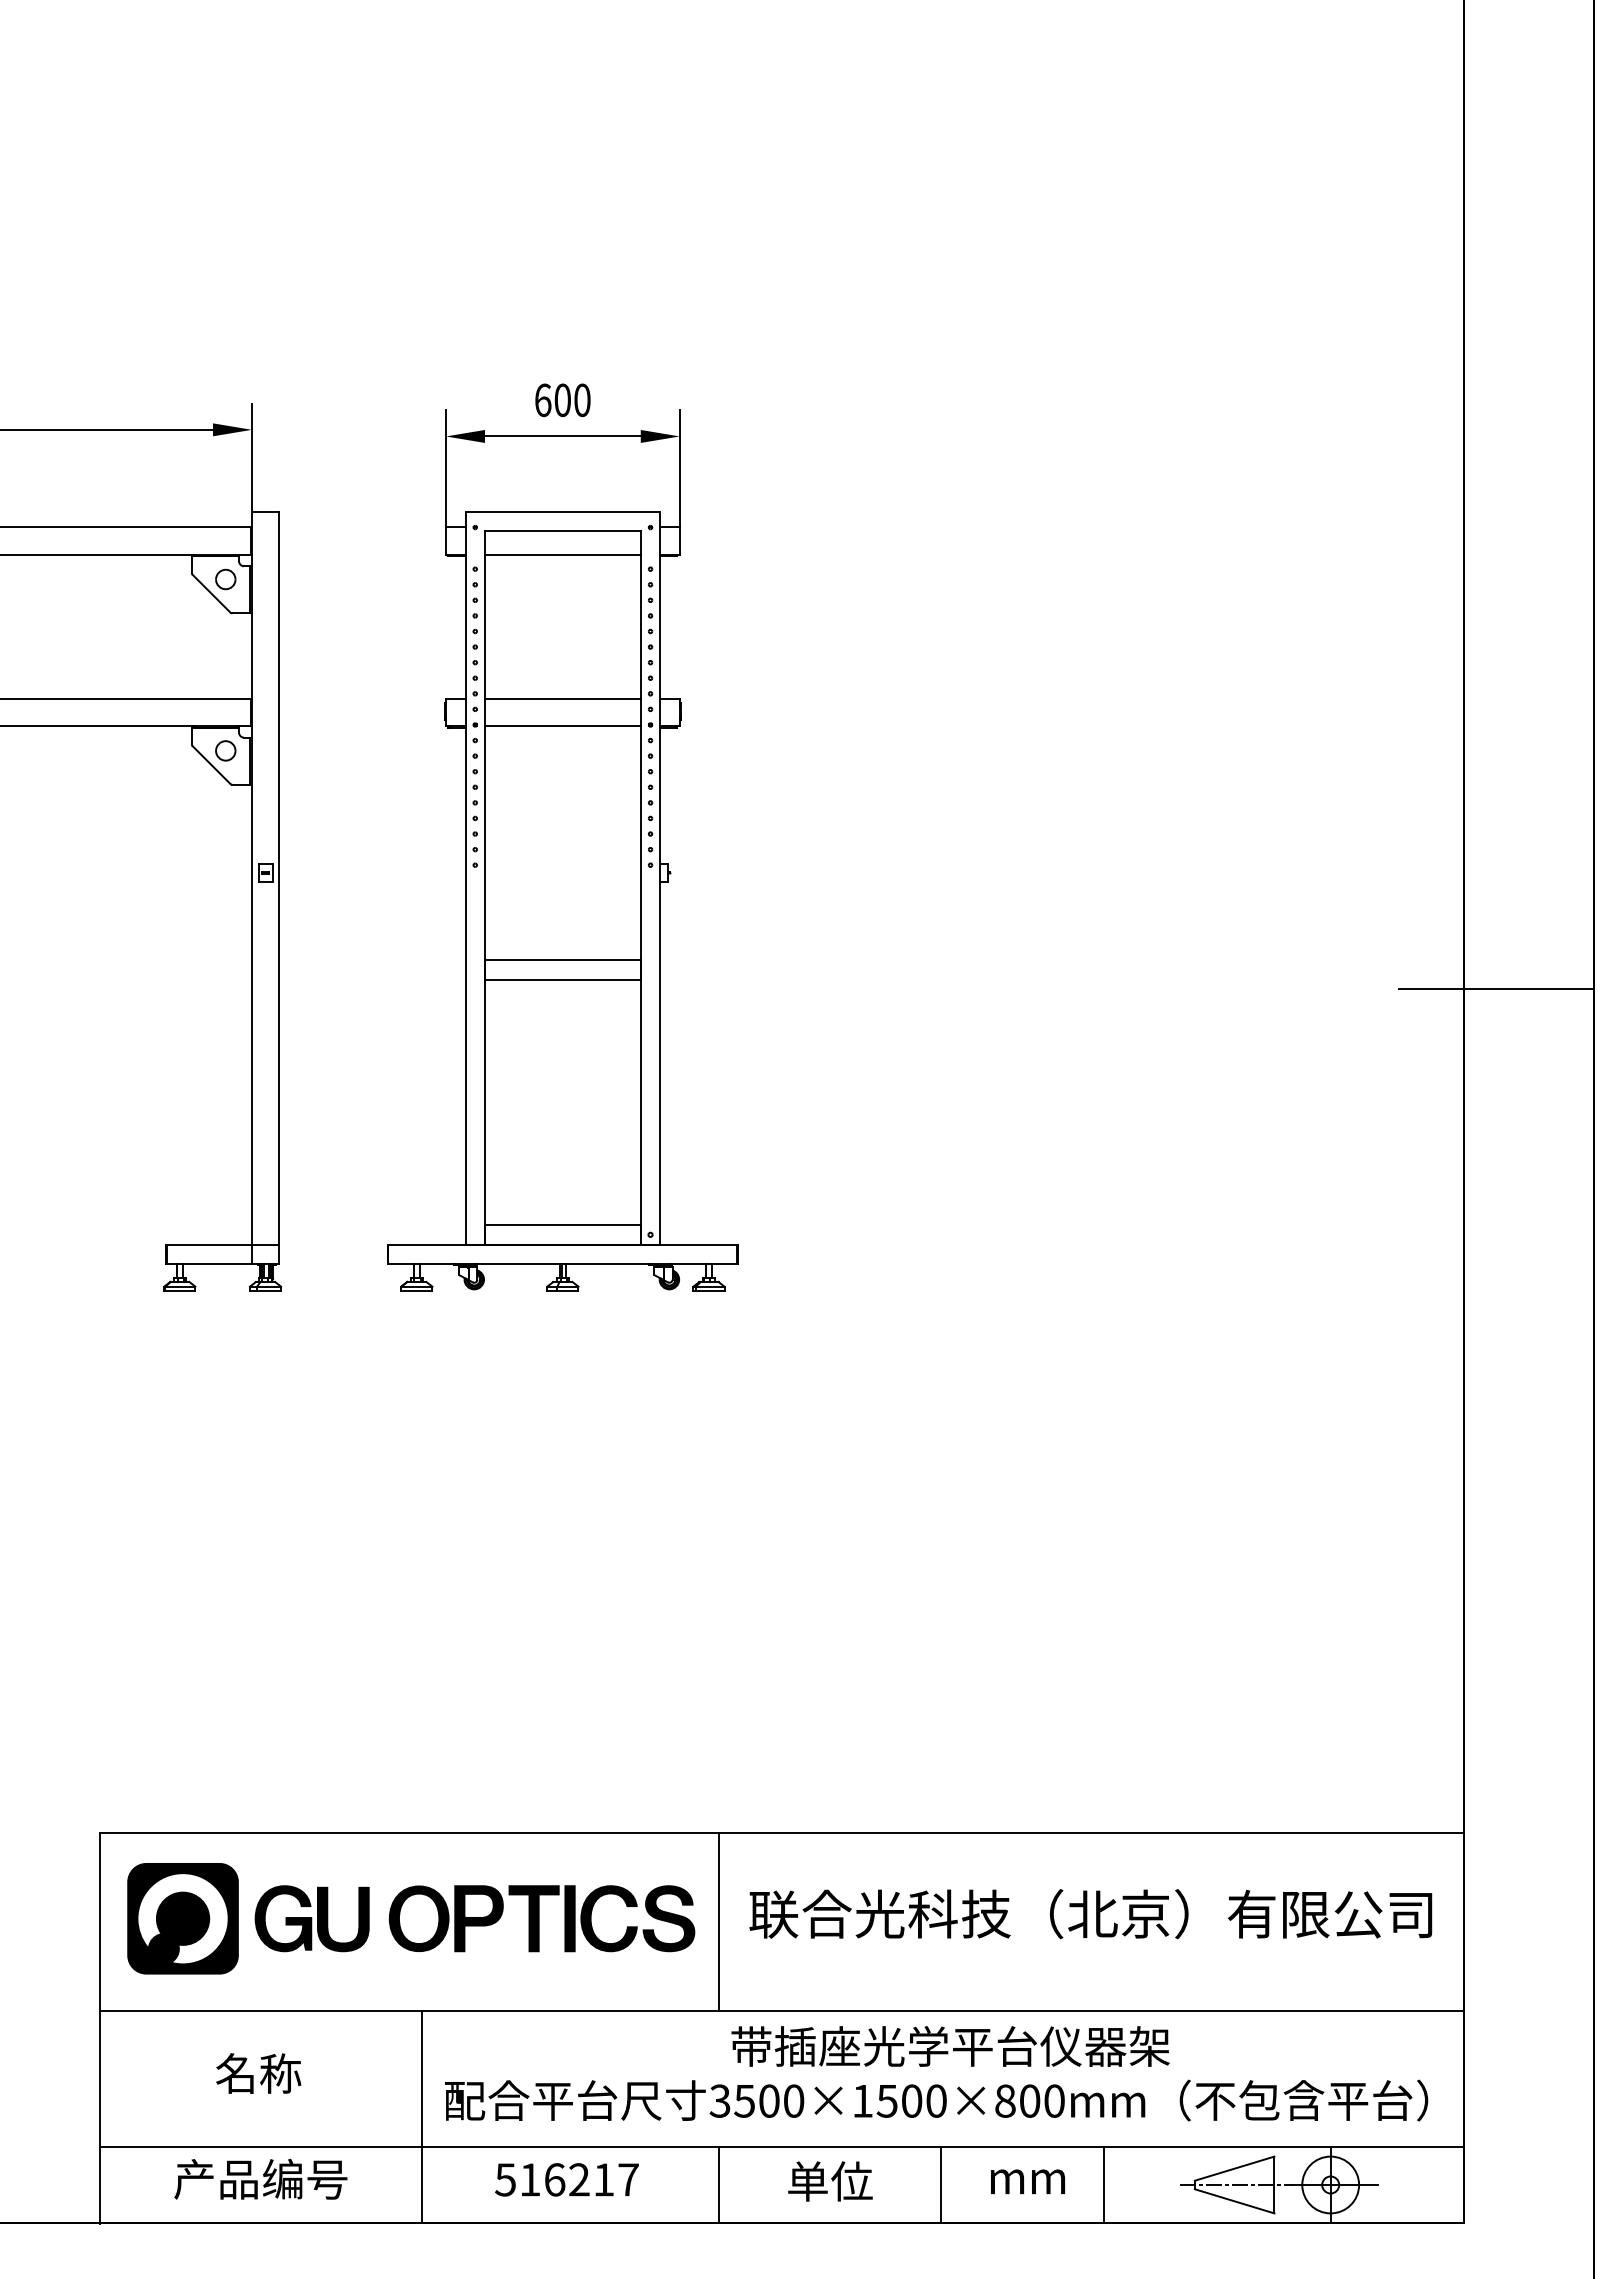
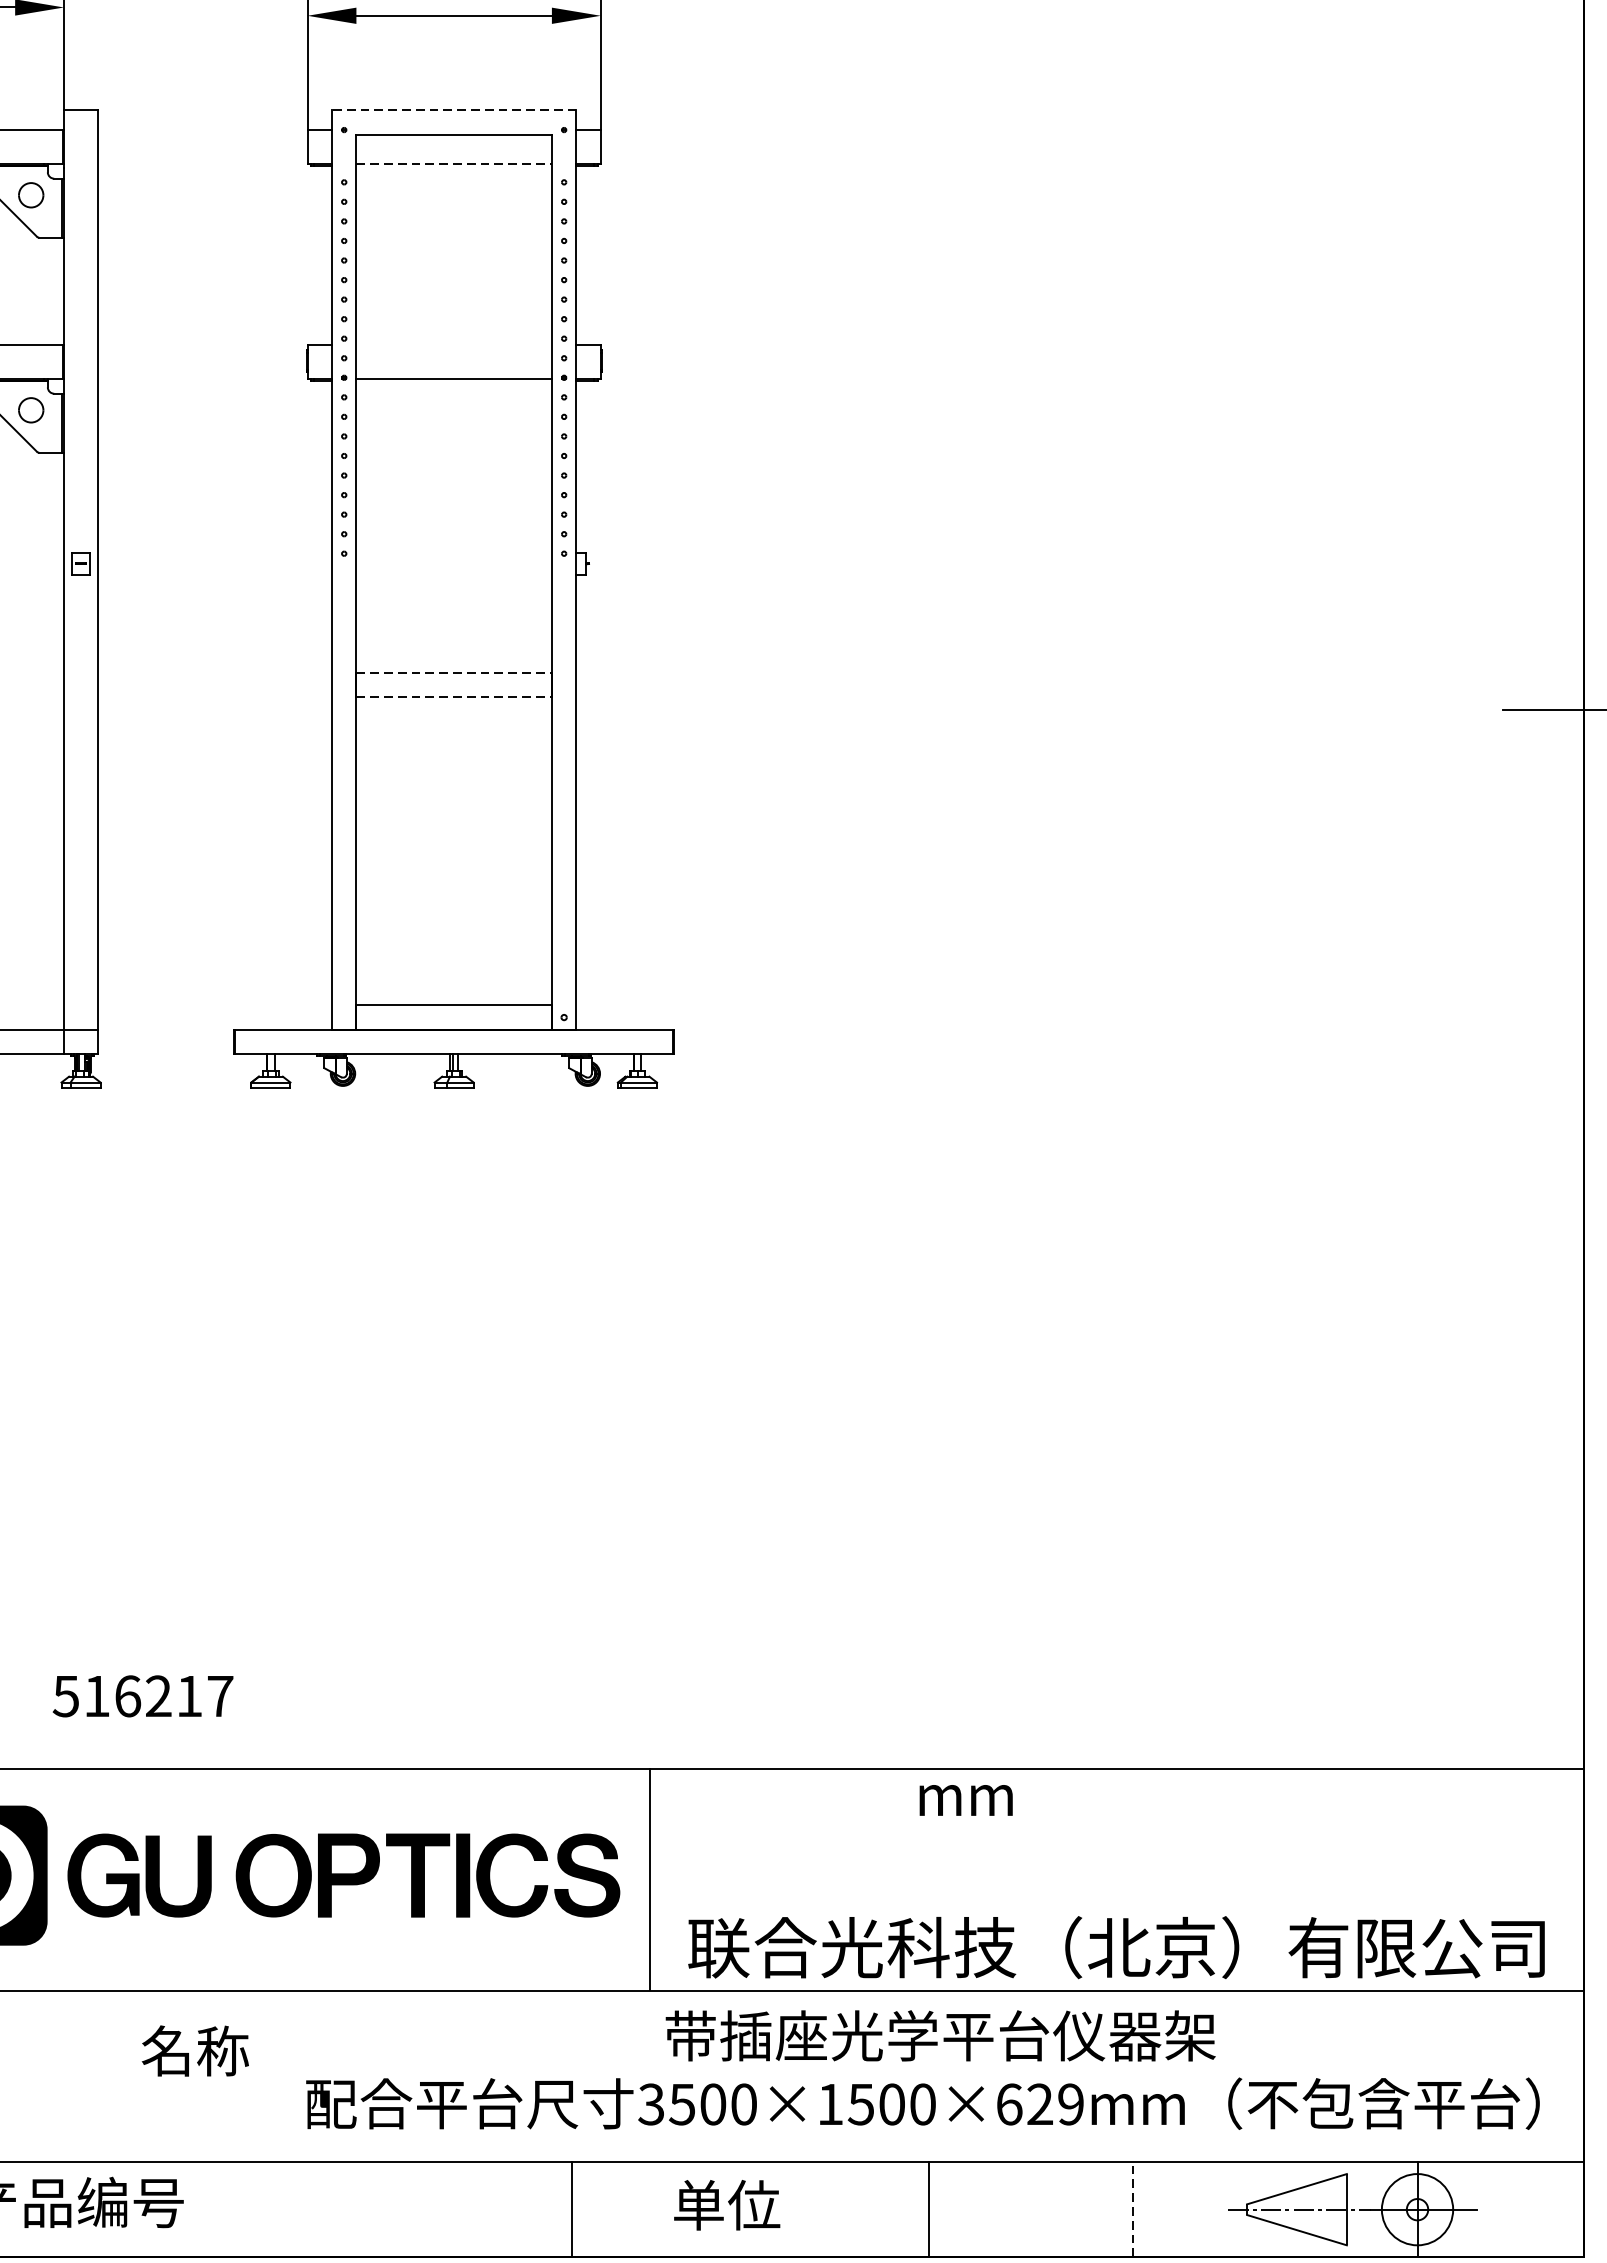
line: (562, 511) -> (453, 109), solid -> dashed
line: (562, 554) -> (453, 163), solid -> dashed
line: (562, 698) -> (453, 344), removed
line: (562, 960) -> (453, 673), solid -> dashed
line: (562, 979) -> (453, 697), solid -> dashed
text: (1090, 1914) -> (1116, 1948), moved
text: (258, 2073) -> (195, 2050), moved
text: (1029, 2100) -> (1039, 2103), 3500×1500×800mm -> 3500×1500×629mm
line: (421, 2116) -> (276, 2123), removed
text: (566, 2179) -> (142, 1695), moved
text: (830, 2181) -> (727, 2205), moved
text: (1027, 2181) -> (965, 1800), moved
line: (718, 2184) -> (571, 2209), moved
line: (1104, 2185) -> (1133, 2210), solid -> dashed

